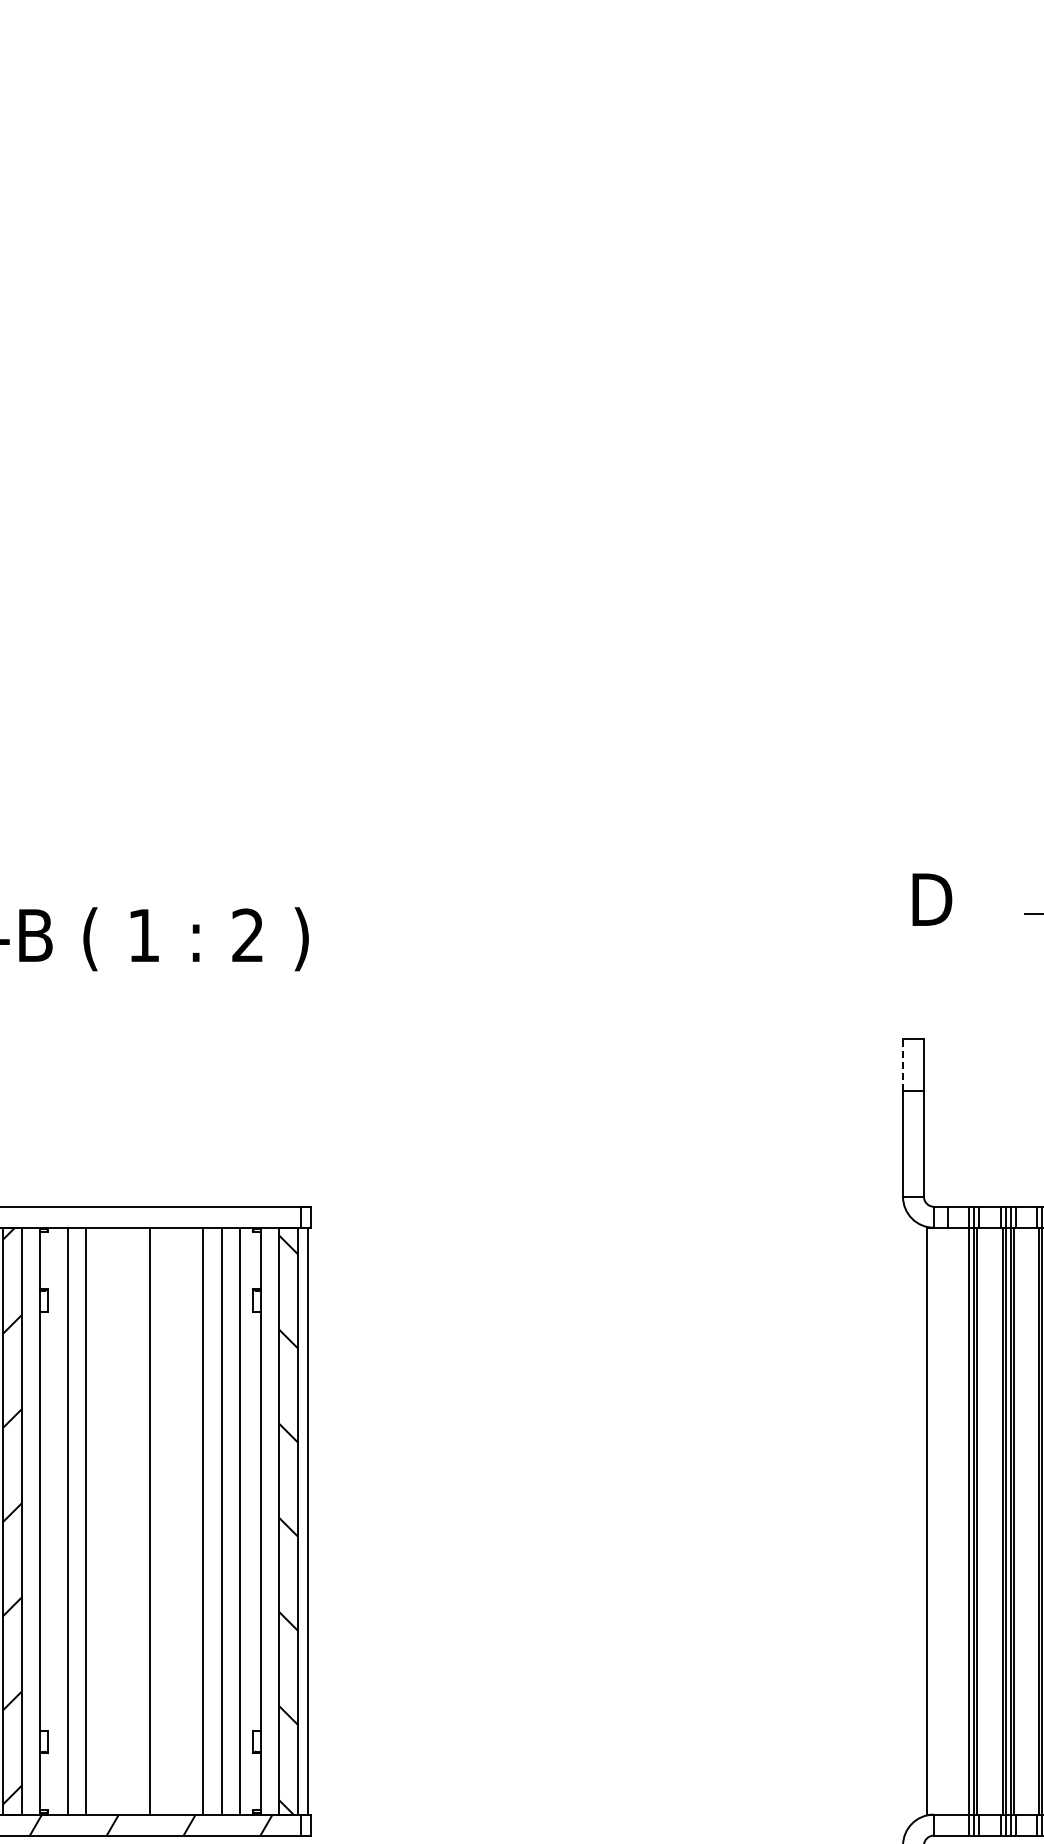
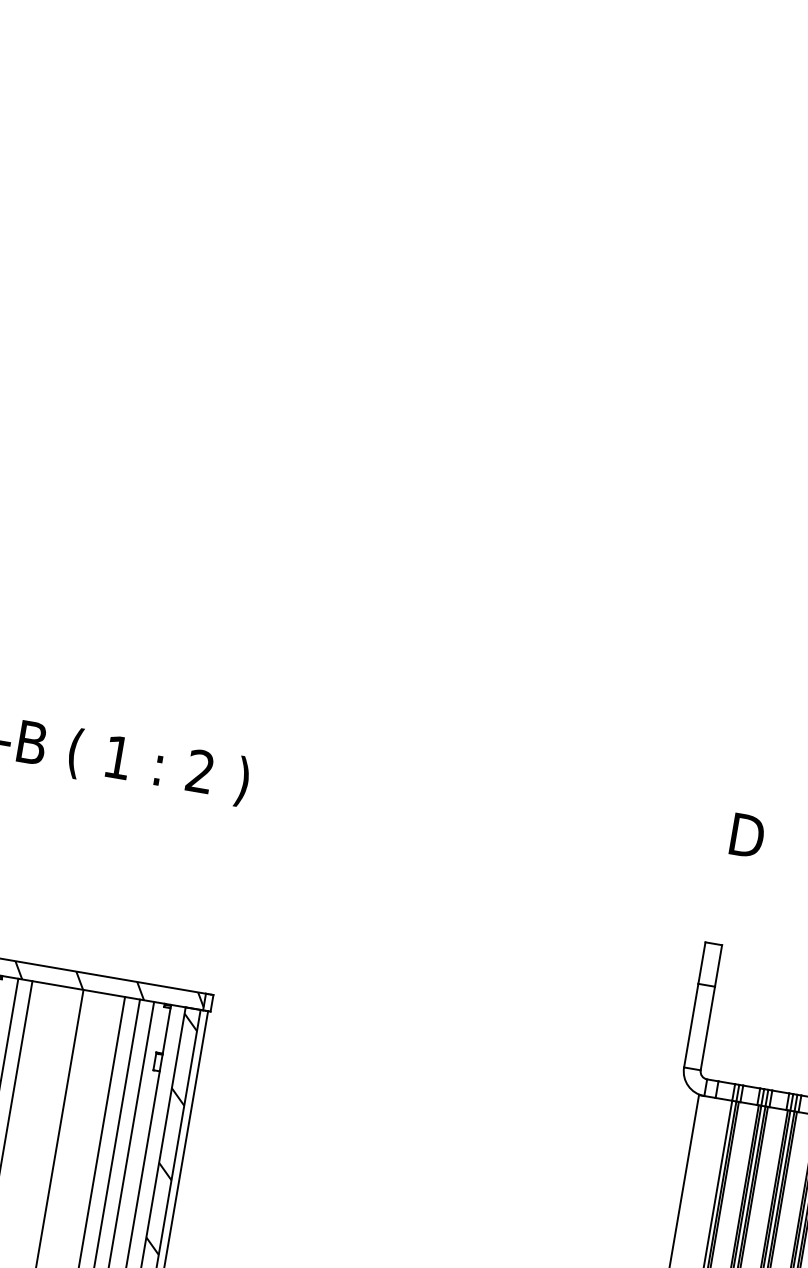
line: (903, 1064) -> (702, 962), dashed -> solid
hatch: (180, 1216) -> (108, 985), added

